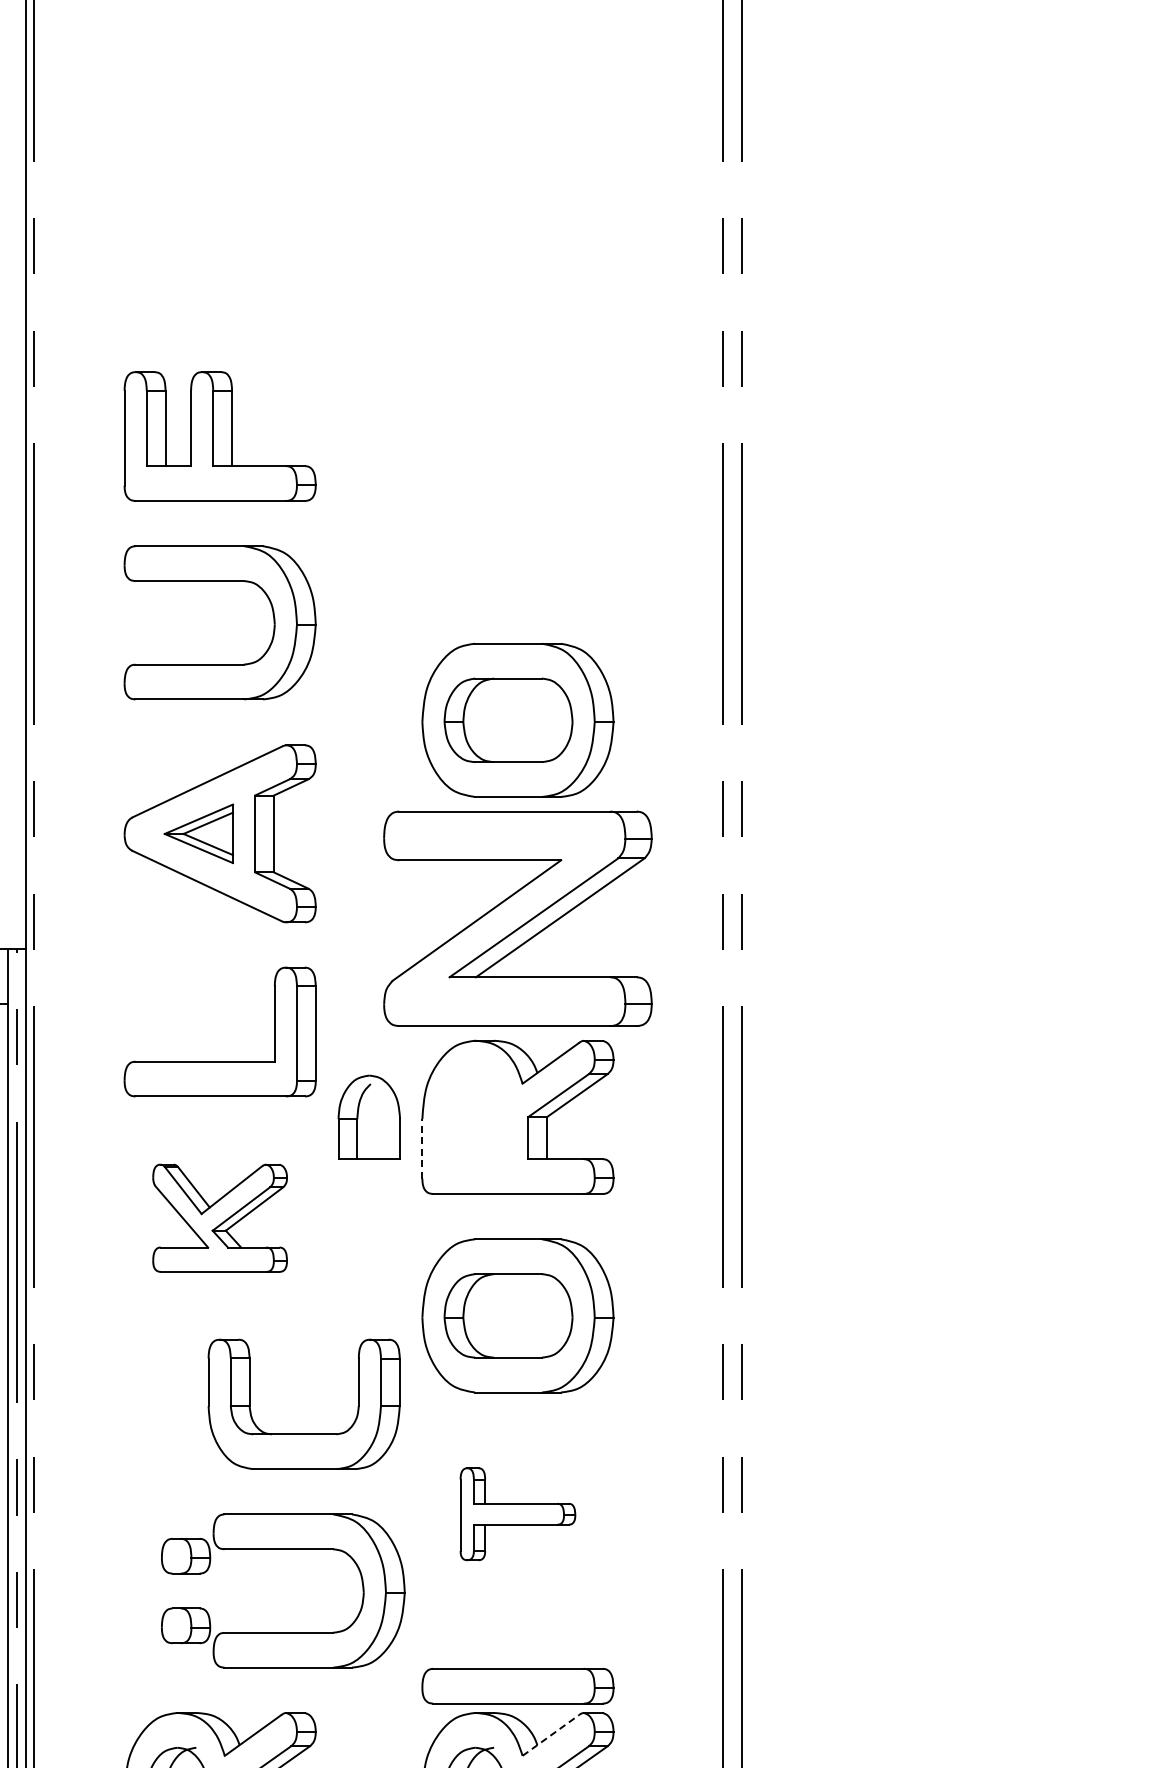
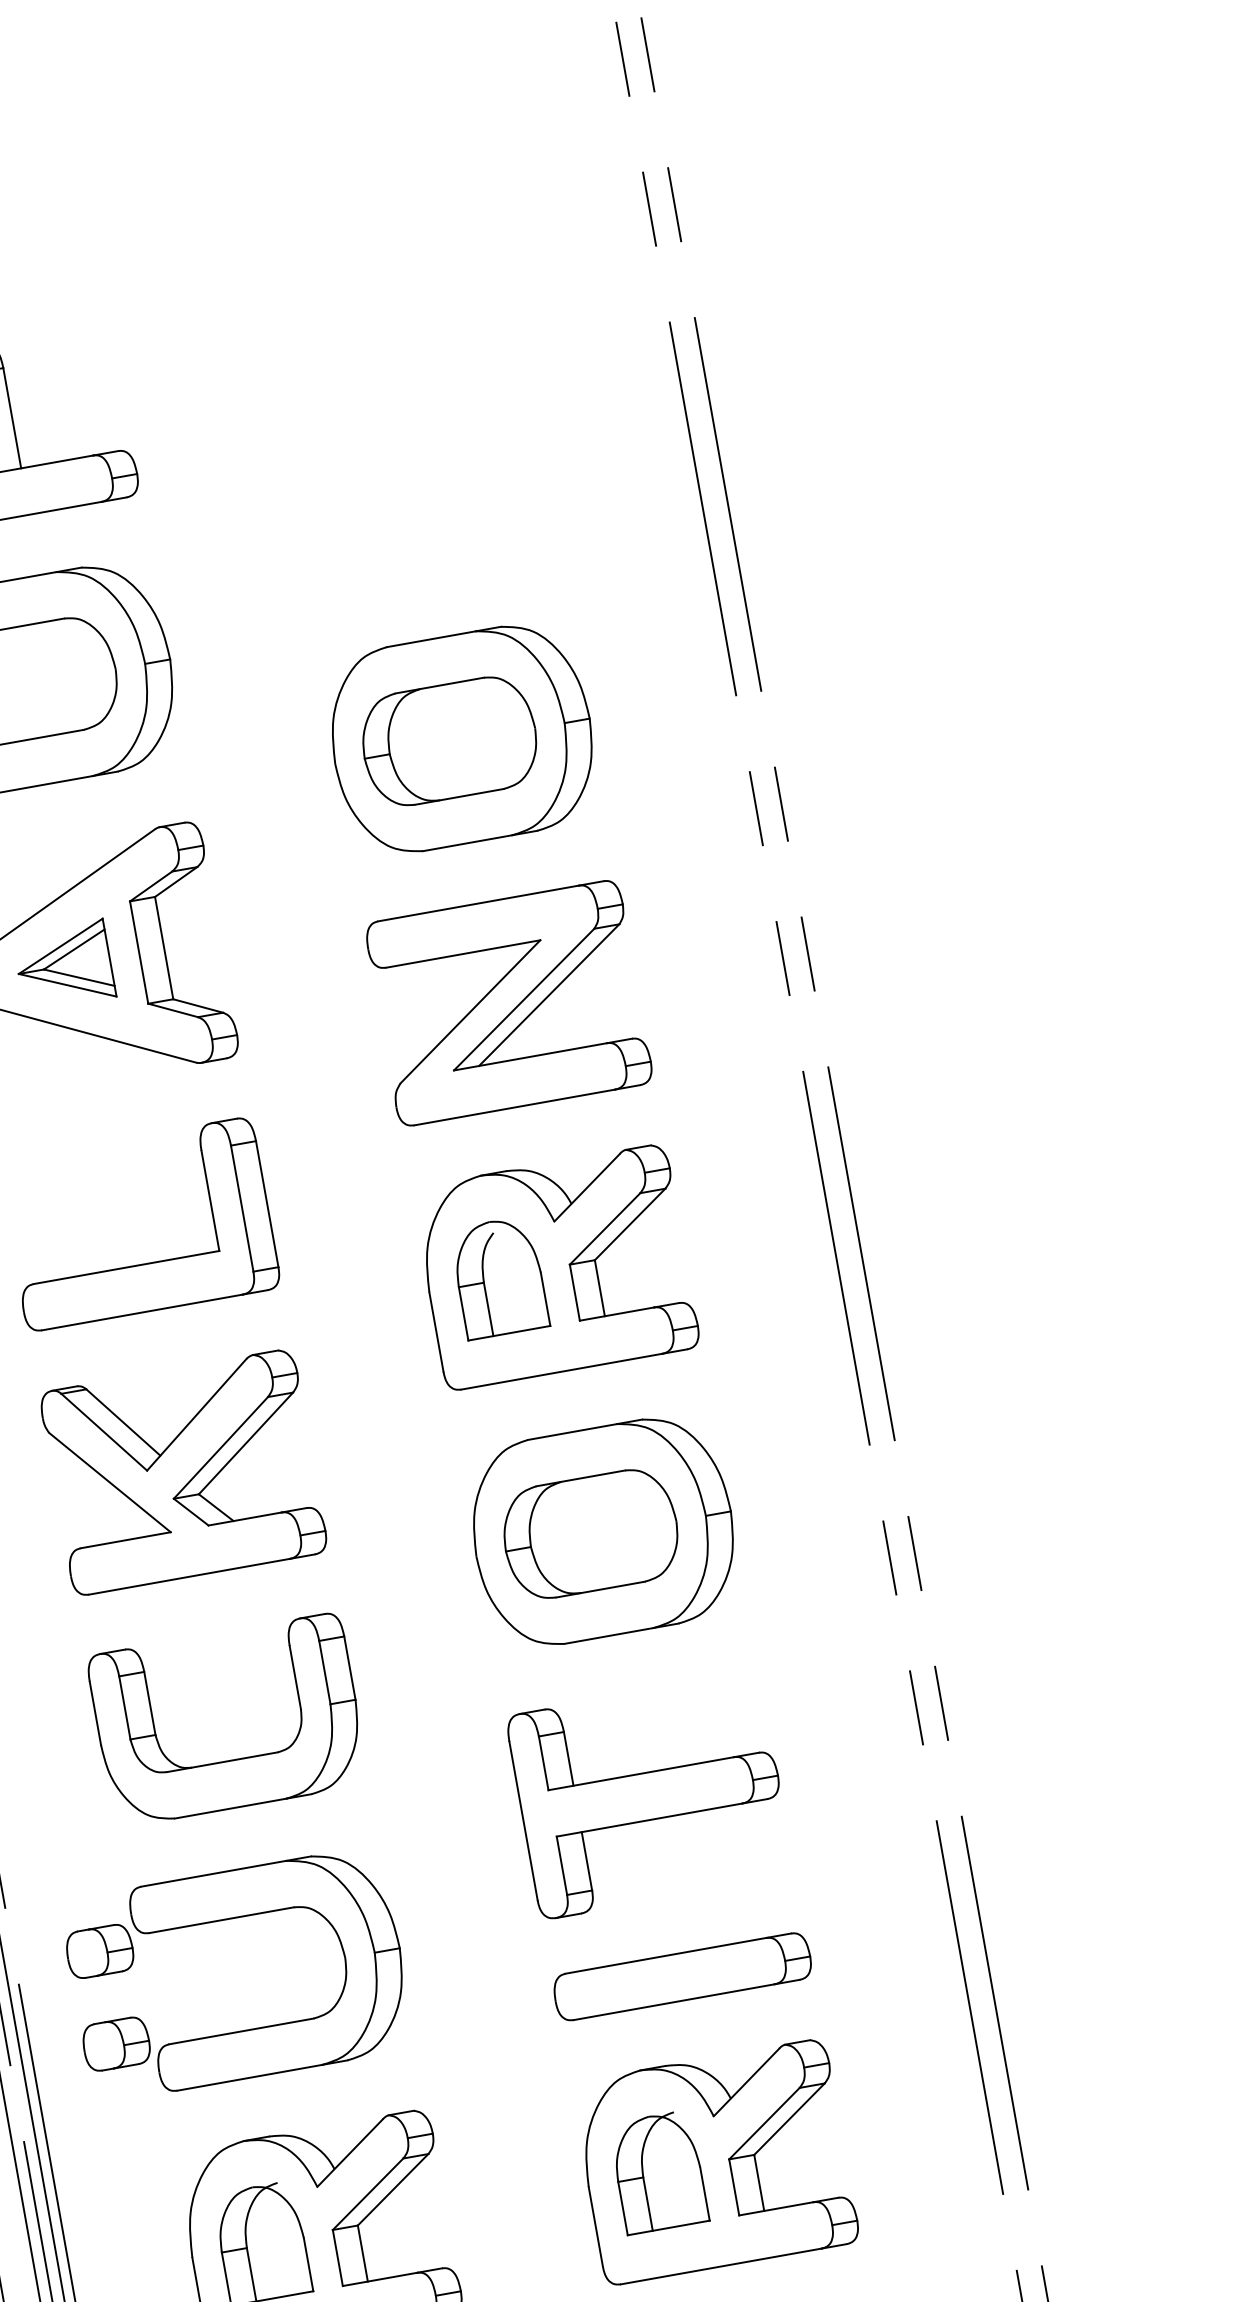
part: (517, 918) -> (508, 1002), size x0.71
part: (368, 1116) -> (498, 1276), moved
line: (422, 1148) -> (436, 1331), dashed -> solid
part: (219, 1217) -> (182, 1471), size x1.43
part: (303, 1433) -> (233, 1759), moved
part: (517, 1513) -> (649, 1794), size x1.67
part: (283, 1549) -> (228, 1919), moved
part: (517, 1686) -> (681, 1977), moved
line: (550, 1735) -> (746, 2082), dashed -> solid

